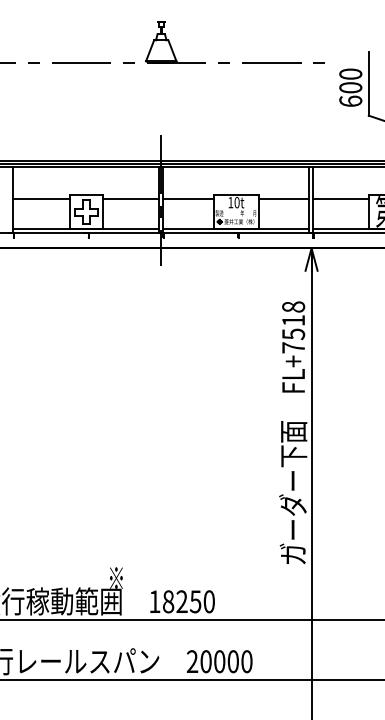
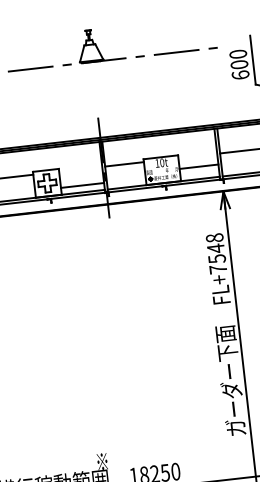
line: (131, 199) -> (82, 185), moved
line: (283, 199) -> (198, 167), moved
text: (293, 320) -> (215, 248), FL+7518 -> FL+7548

